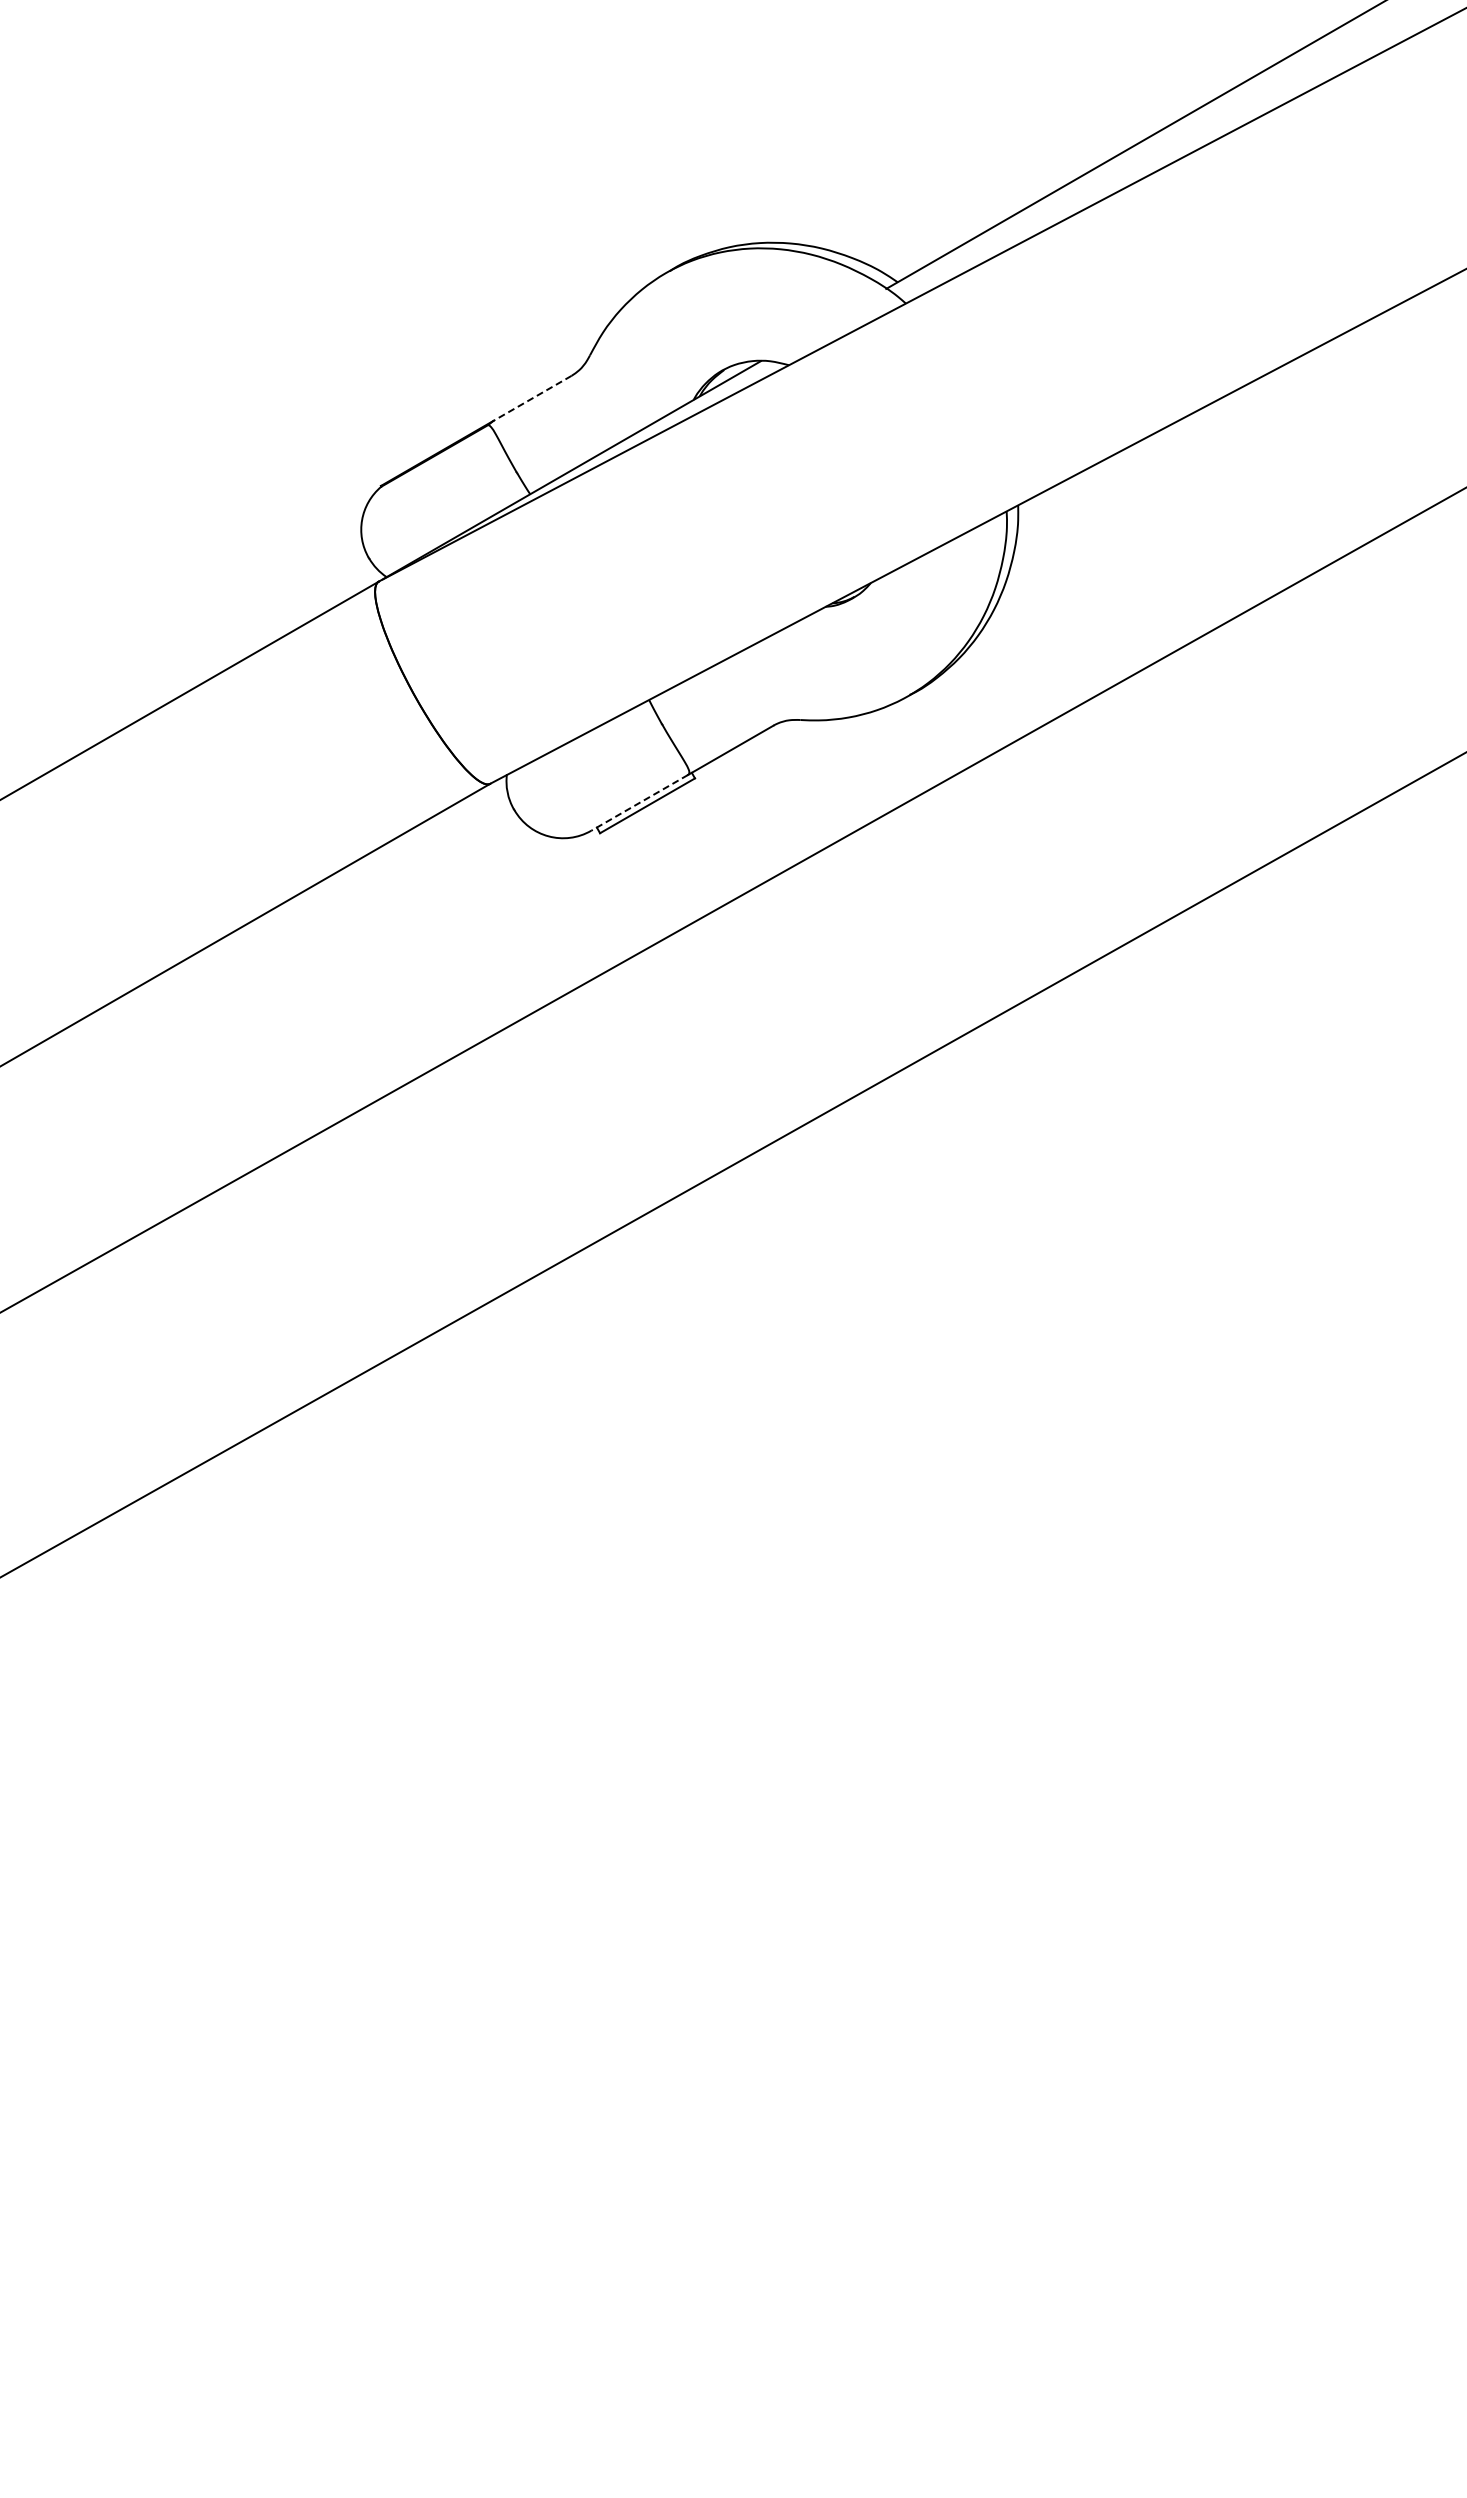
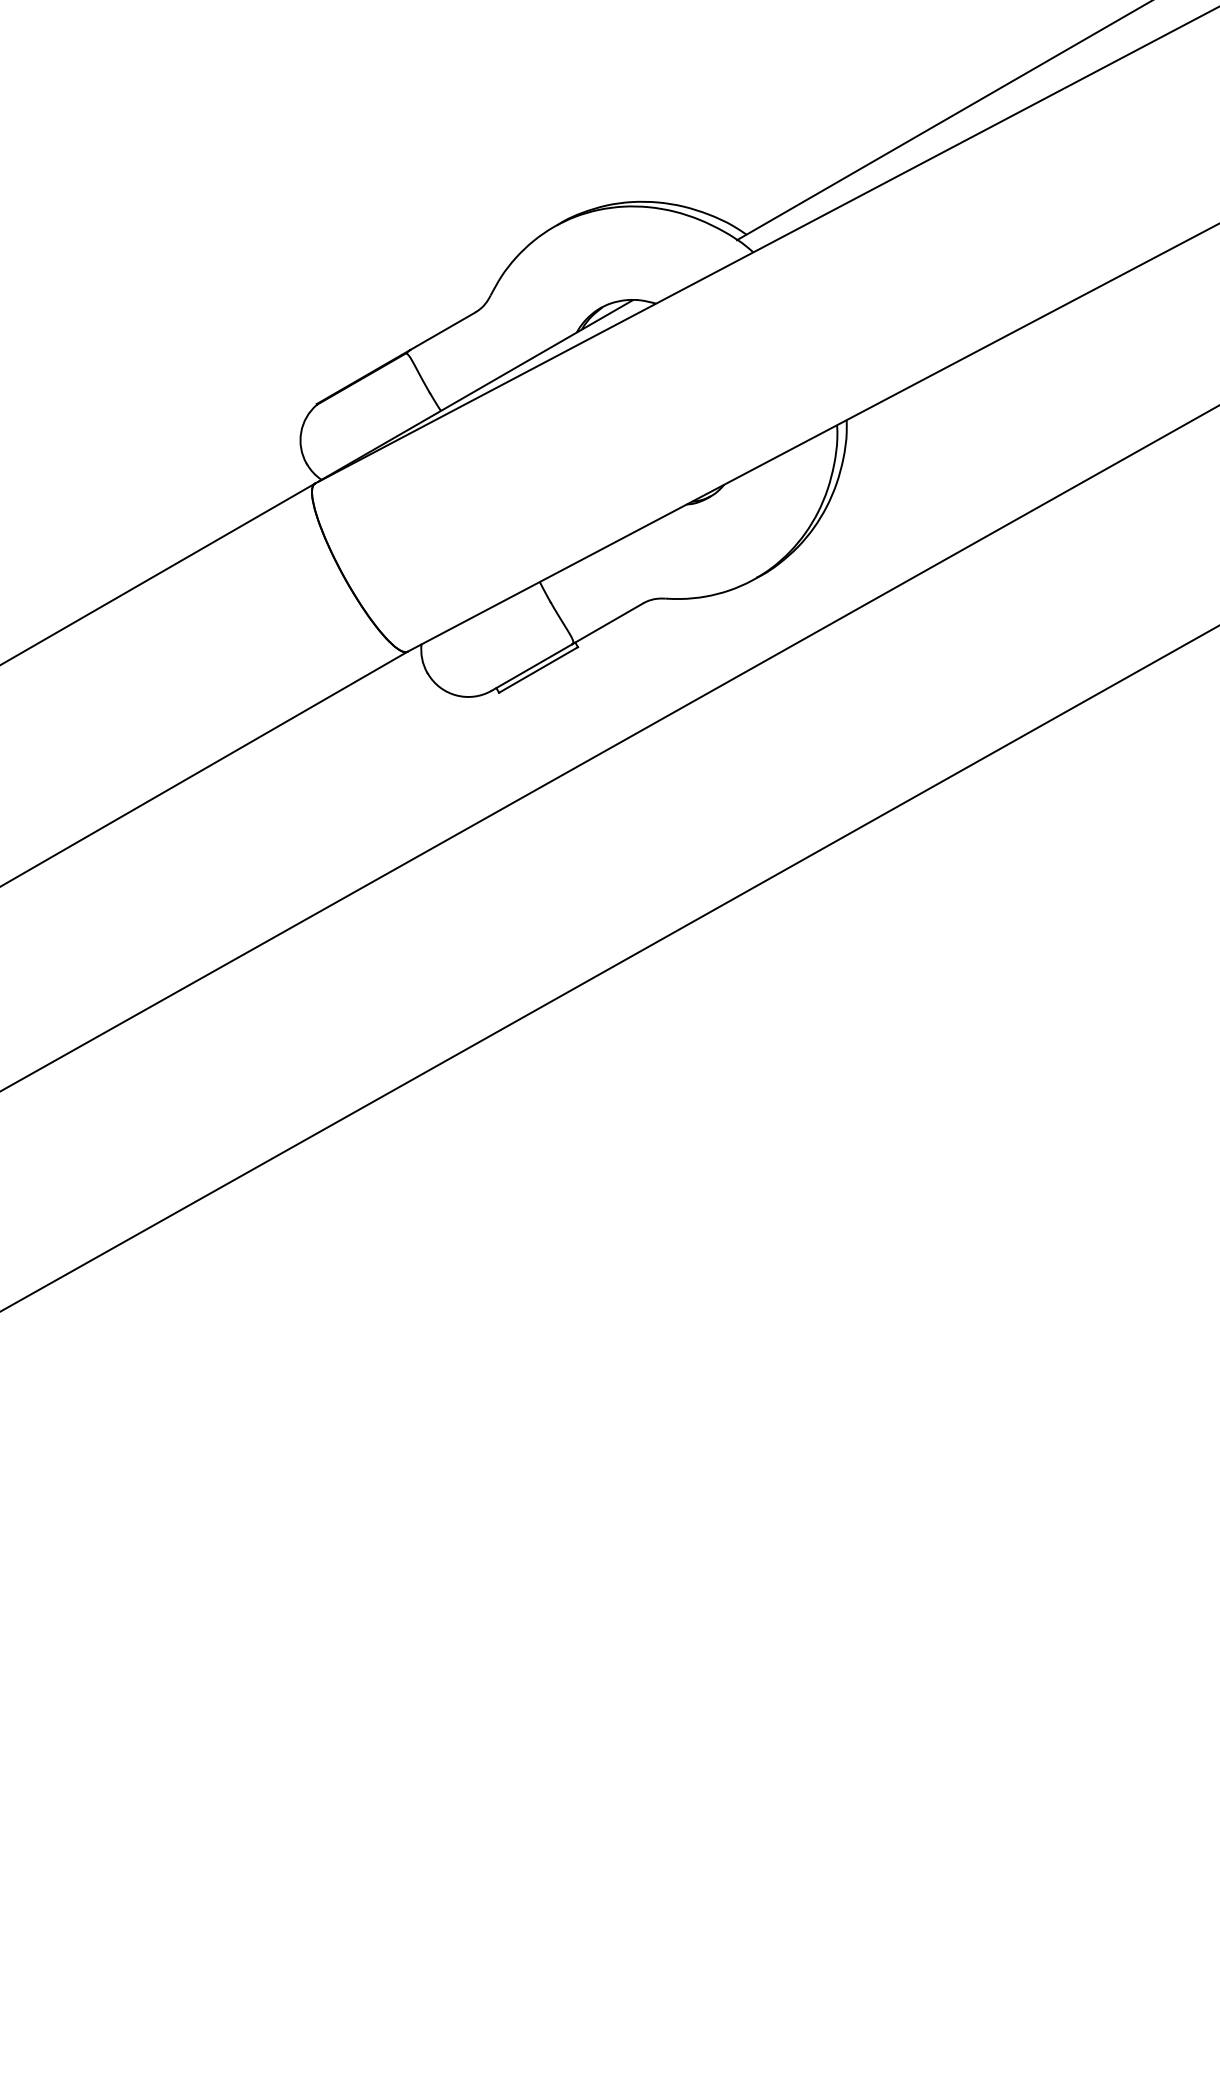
line: (531, 398) -> (442, 331), dashed -> solid
line: (639, 802) -> (531, 667), dashed -> solid

